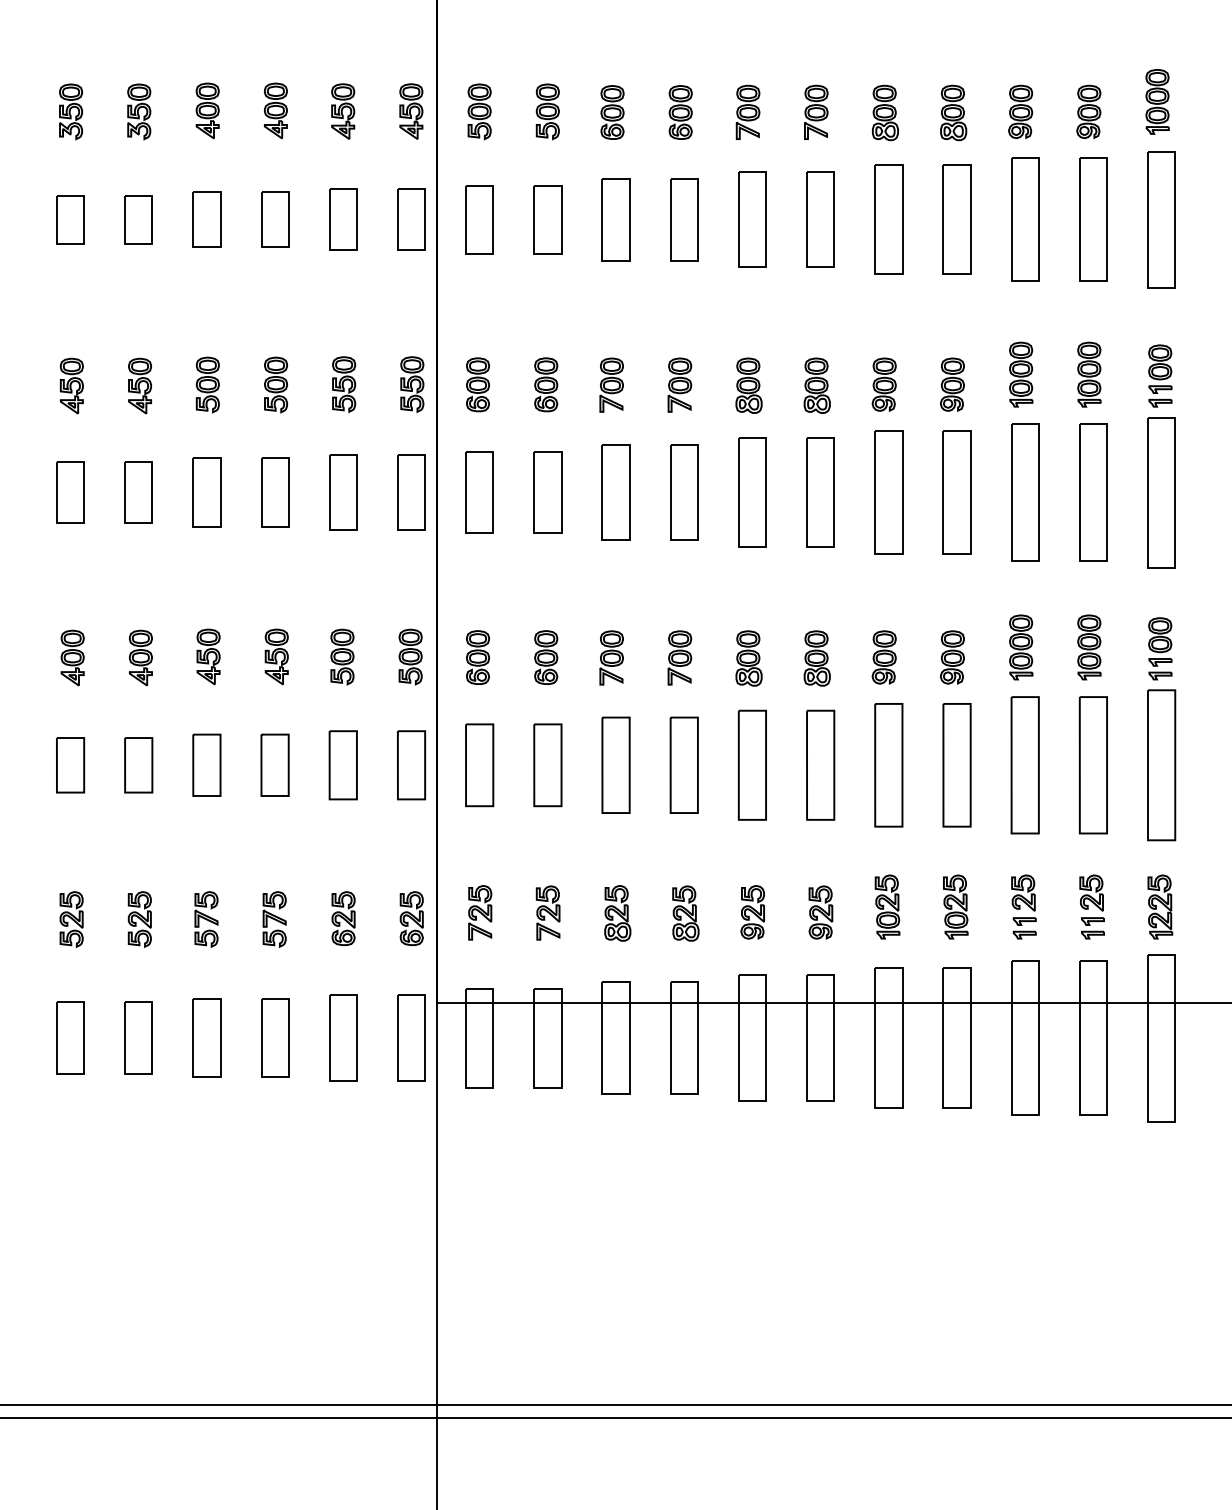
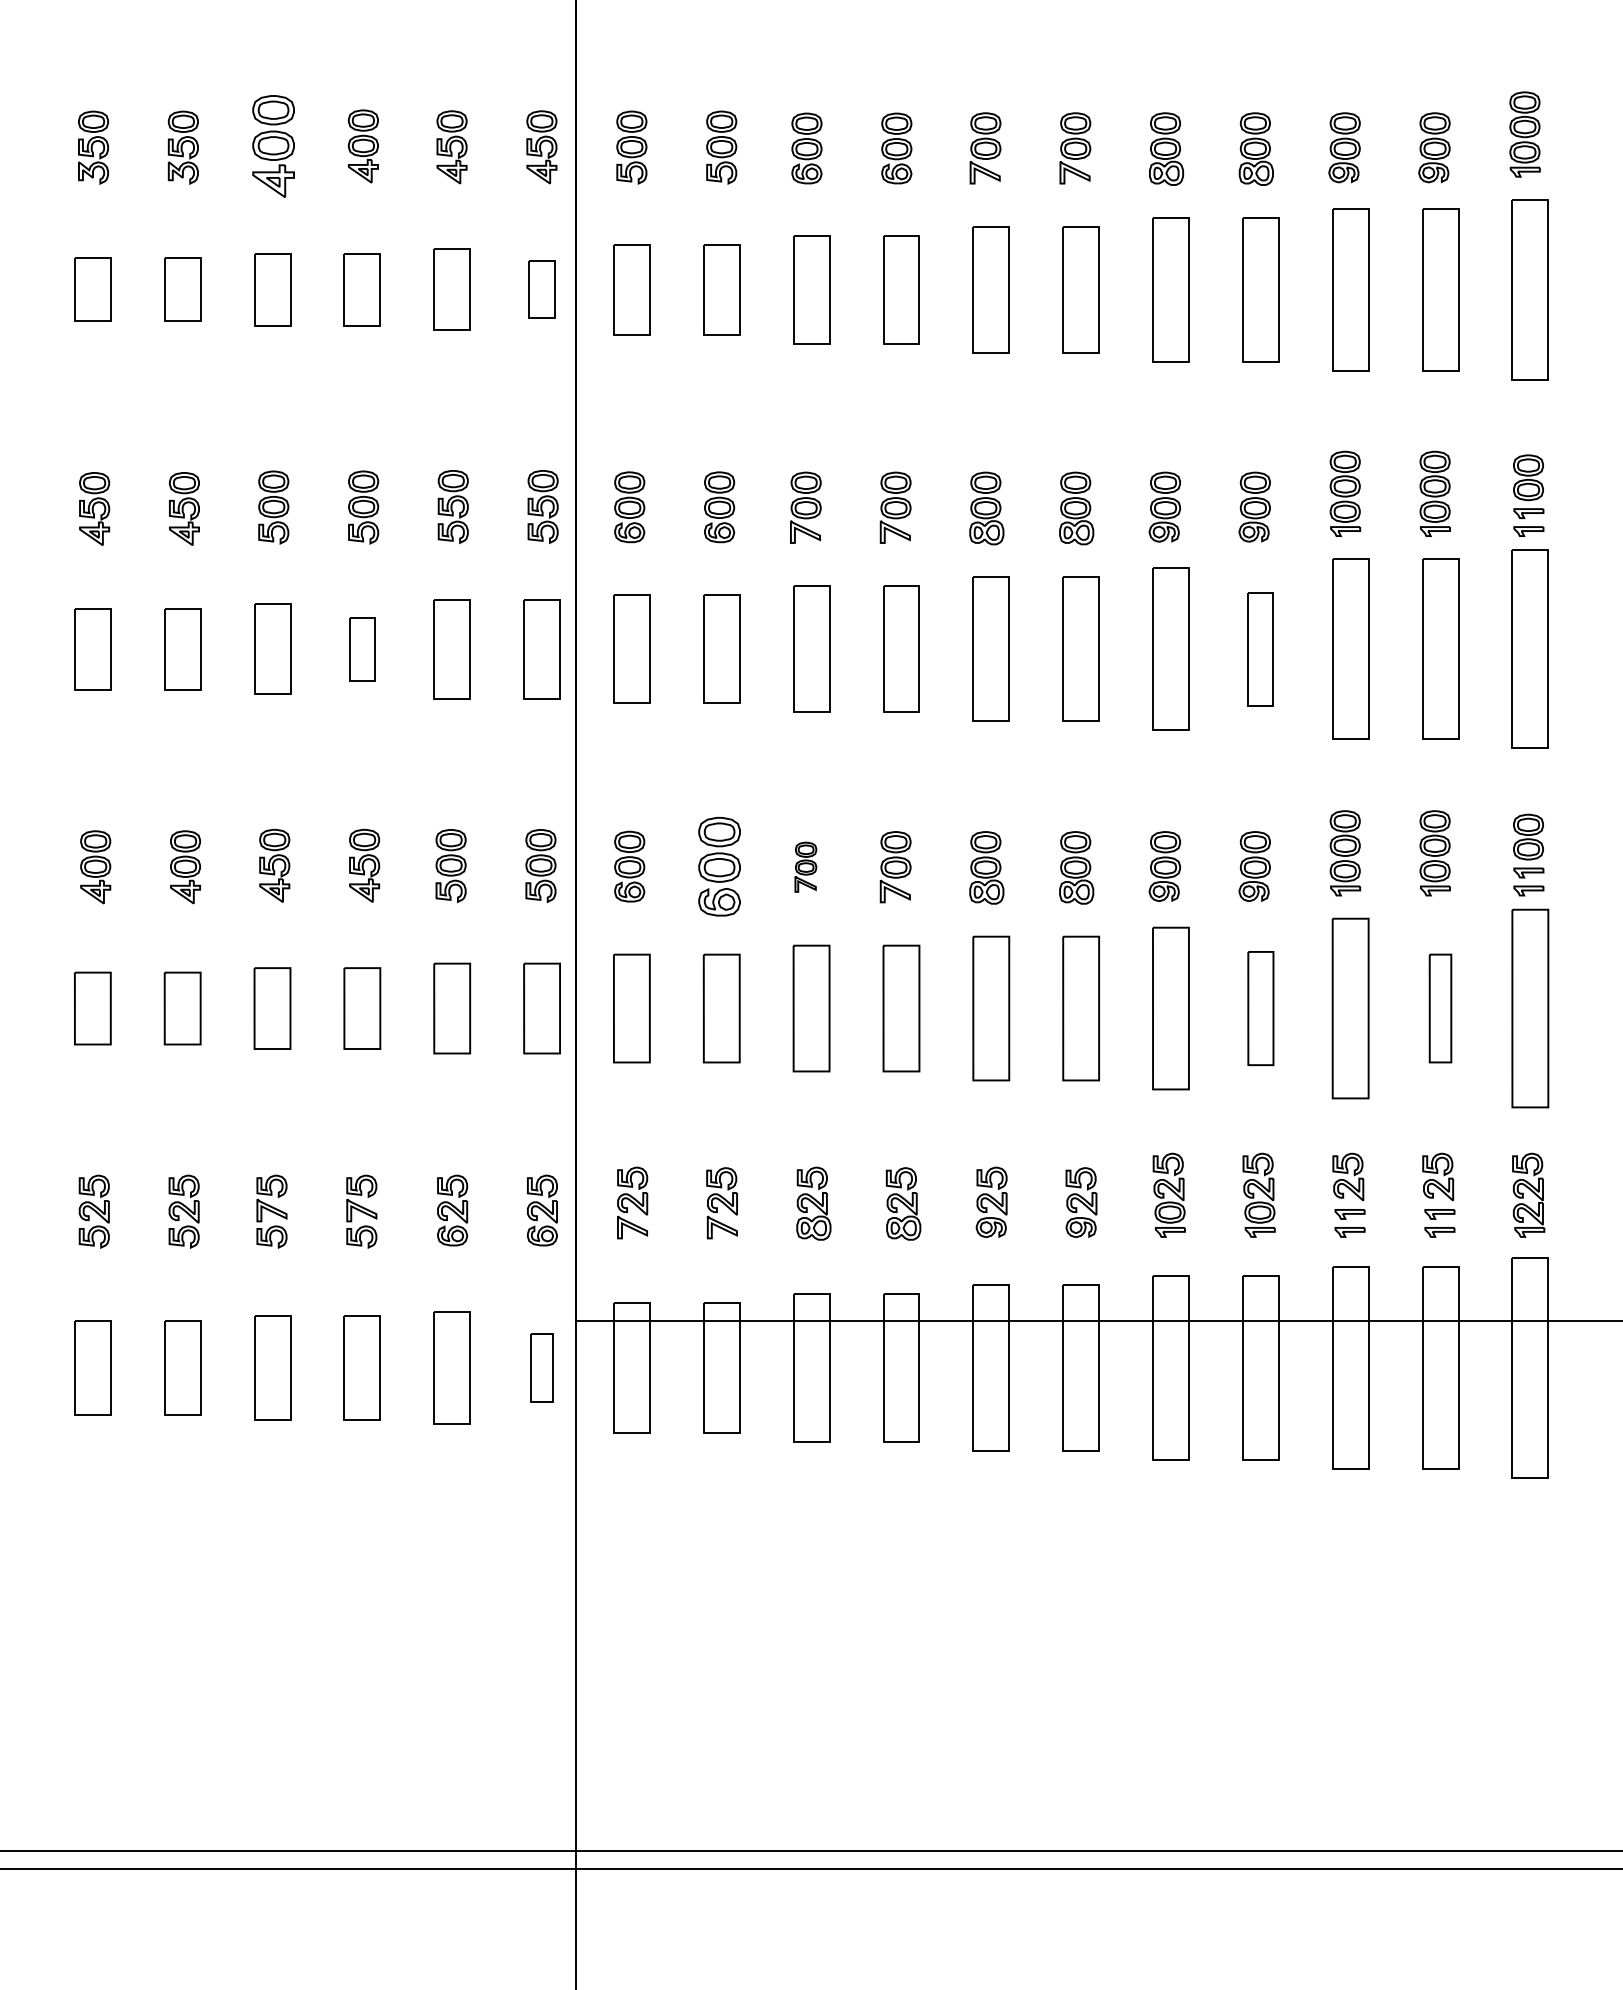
part: (207, 110) -> (273, 146), size x1.4
part: (411, 219) -> (541, 289), size x0.7
part: (274, 492) -> (361, 648), size x0.7
part: (956, 492) -> (1260, 648), size x0.7
part: (546, 657) -> (719, 866), size x1.4
part: (611, 658) -> (805, 867), size x0.7
part: (956, 765) -> (1260, 1008), size x0.7
part: (1093, 765) -> (1440, 1008), size x0.6
part: (411, 1037) -> (541, 1367), size x0.6

